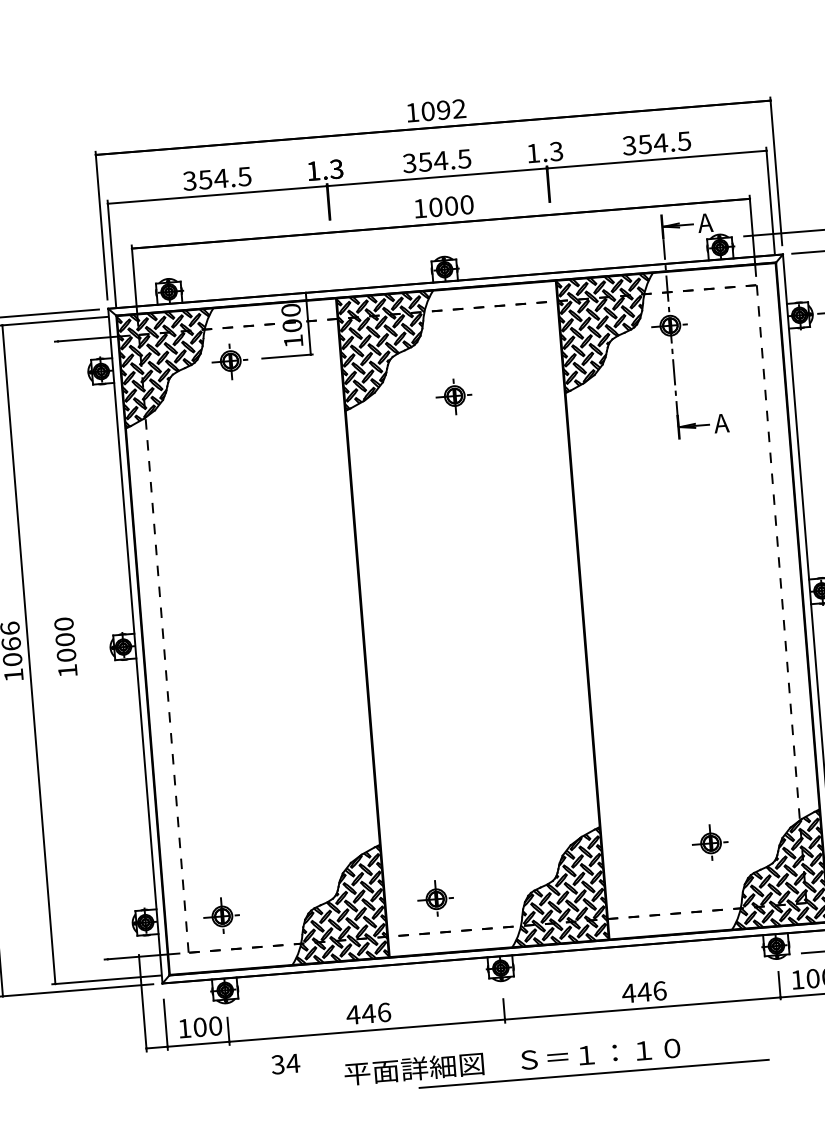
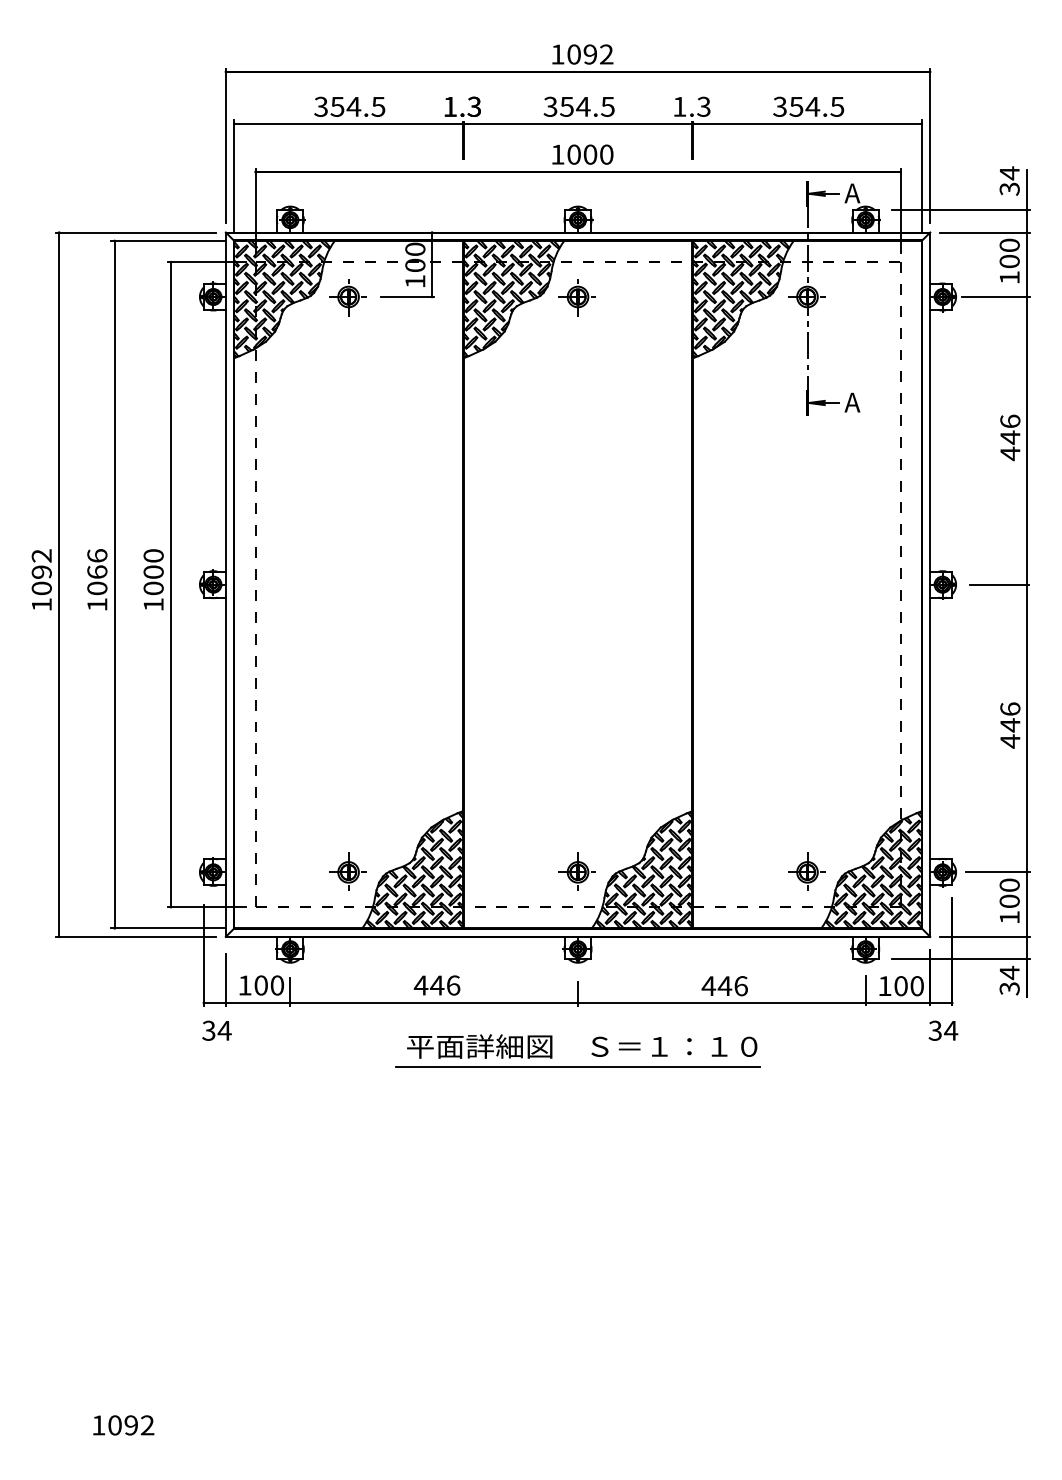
part: (453, 396) -> (576, 297), moved
line: (83, 650) -> (171, 584), added
part: (710, 842) -> (806, 871), moved
part: (434, 898) -> (576, 871), moved
part: (221, 915) -> (347, 871), moved
text: (285, 1063) -> (216, 1030), moved
line: (593, 1073) -> (577, 1066), moved

